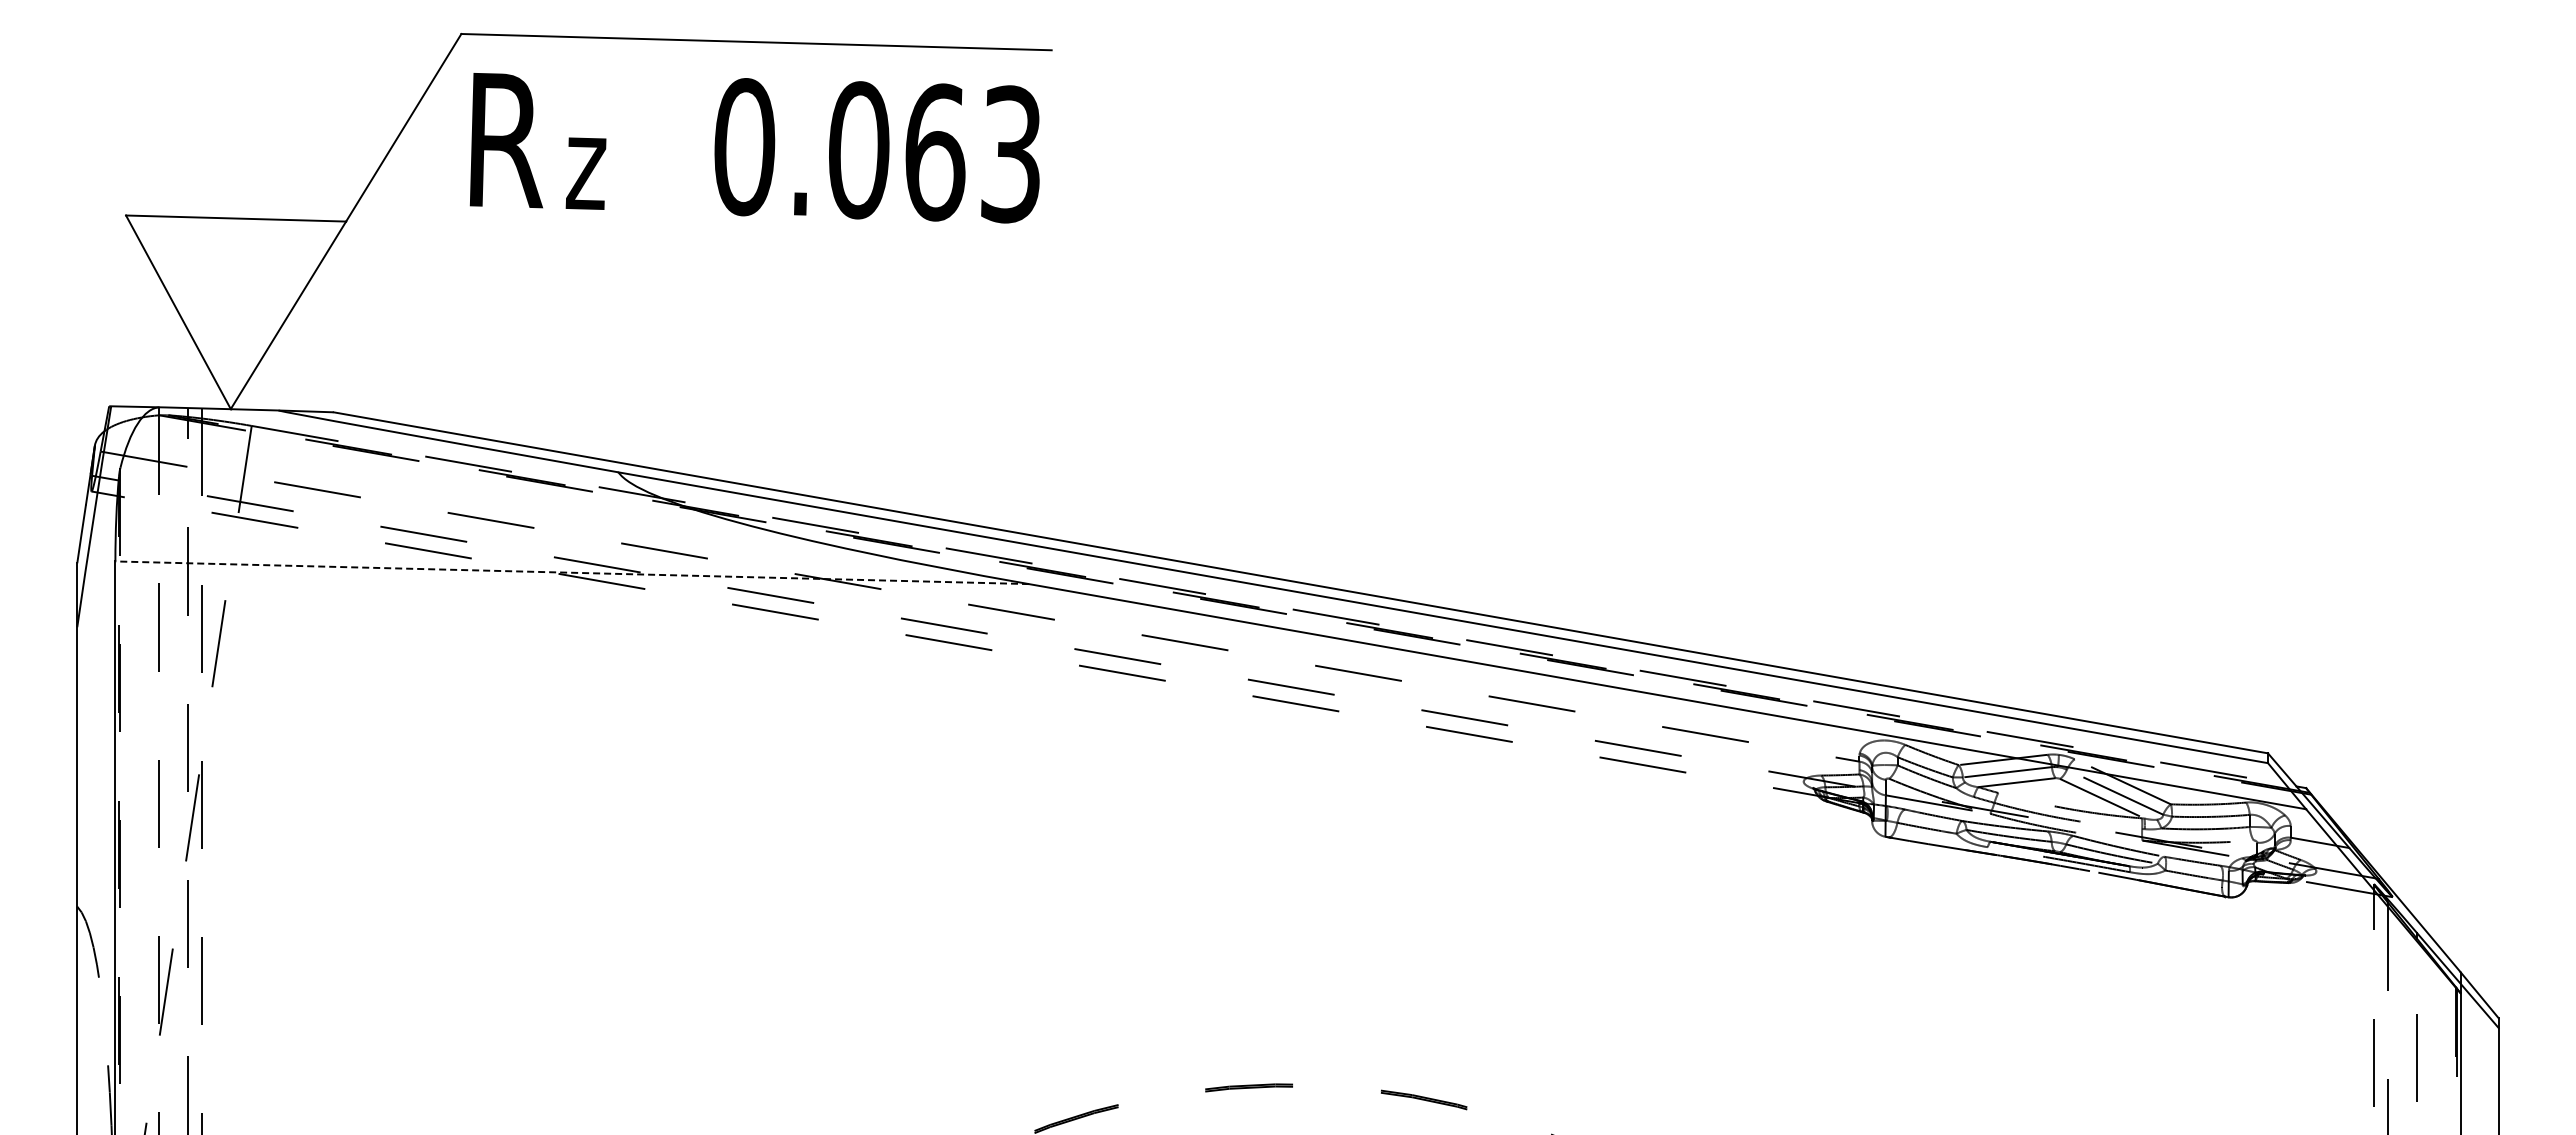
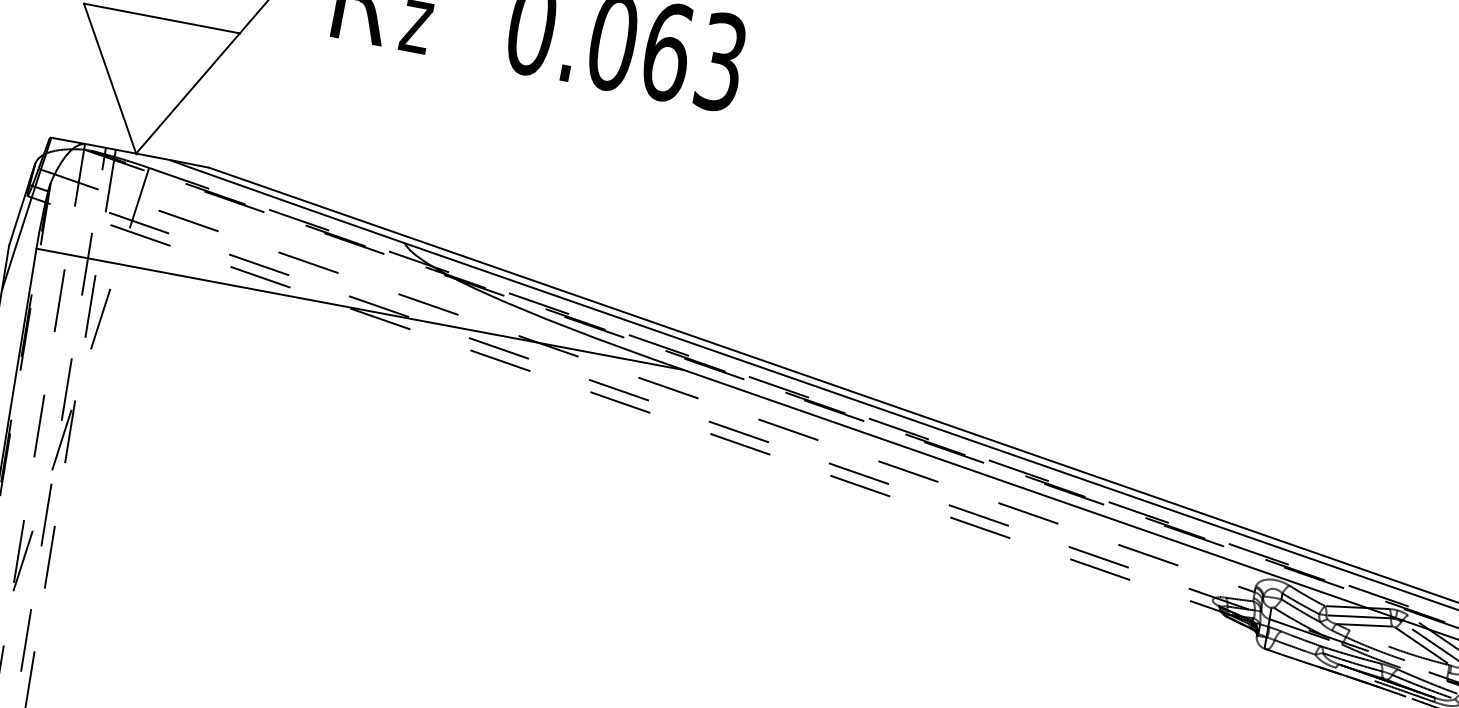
line: (572, 572) -> (360, 309), dashed -> solid

